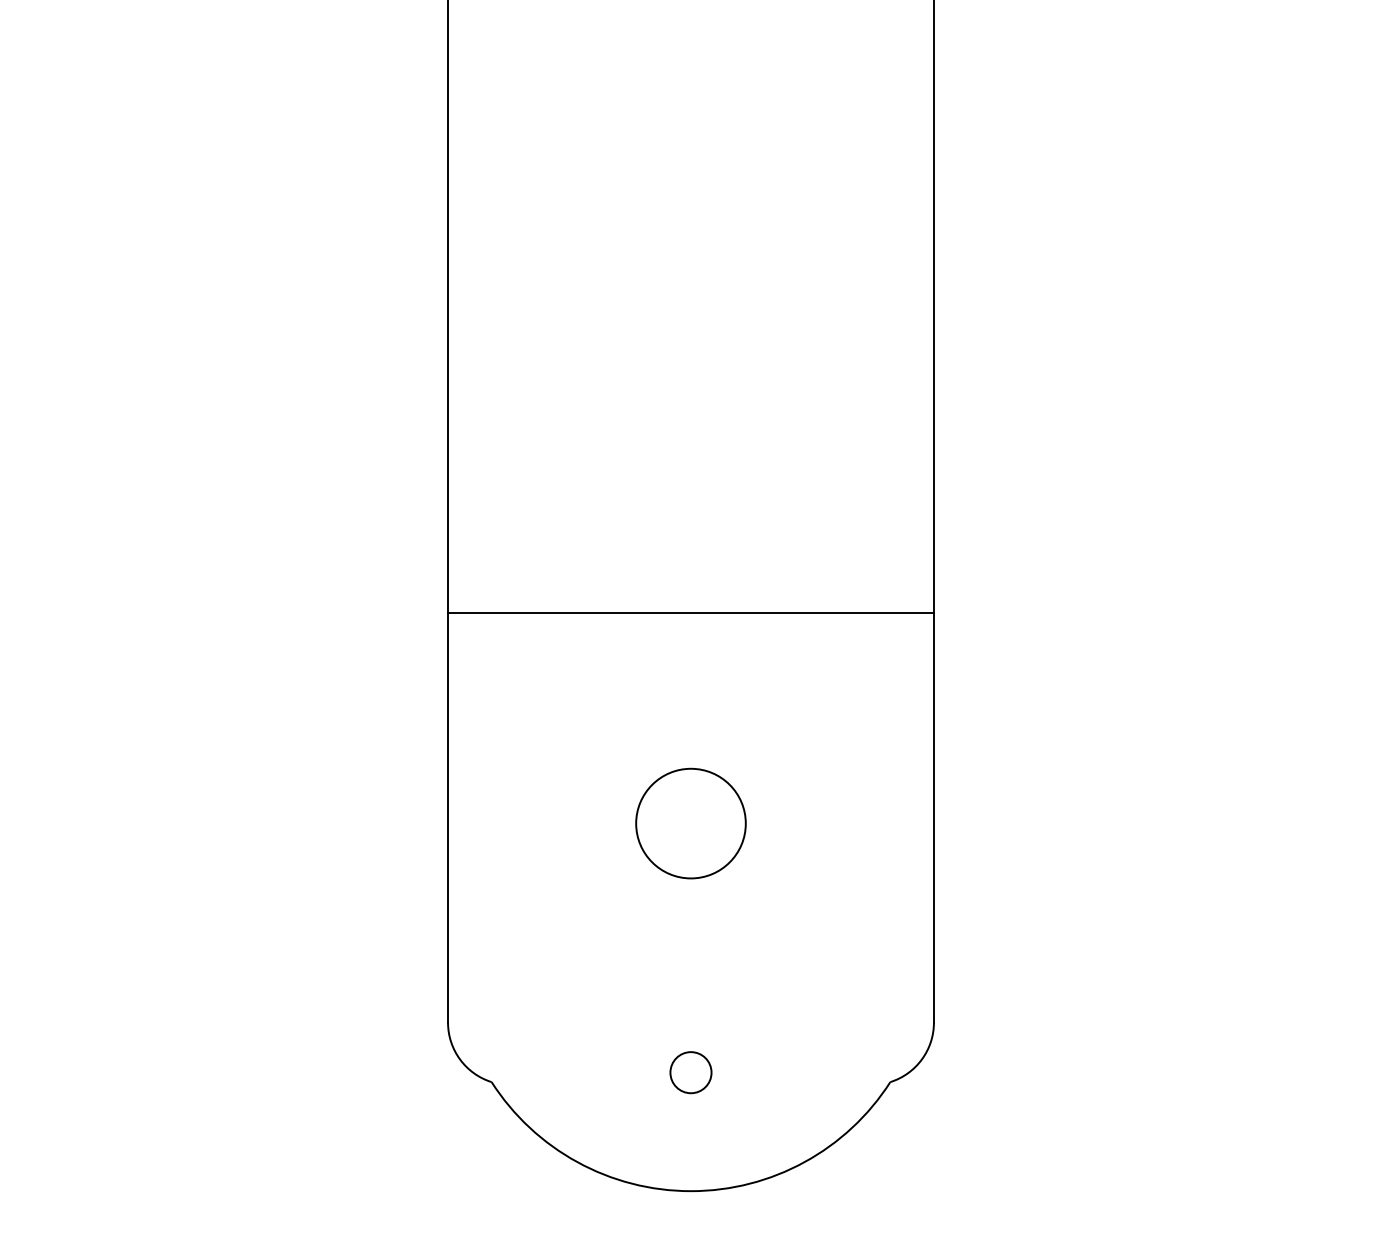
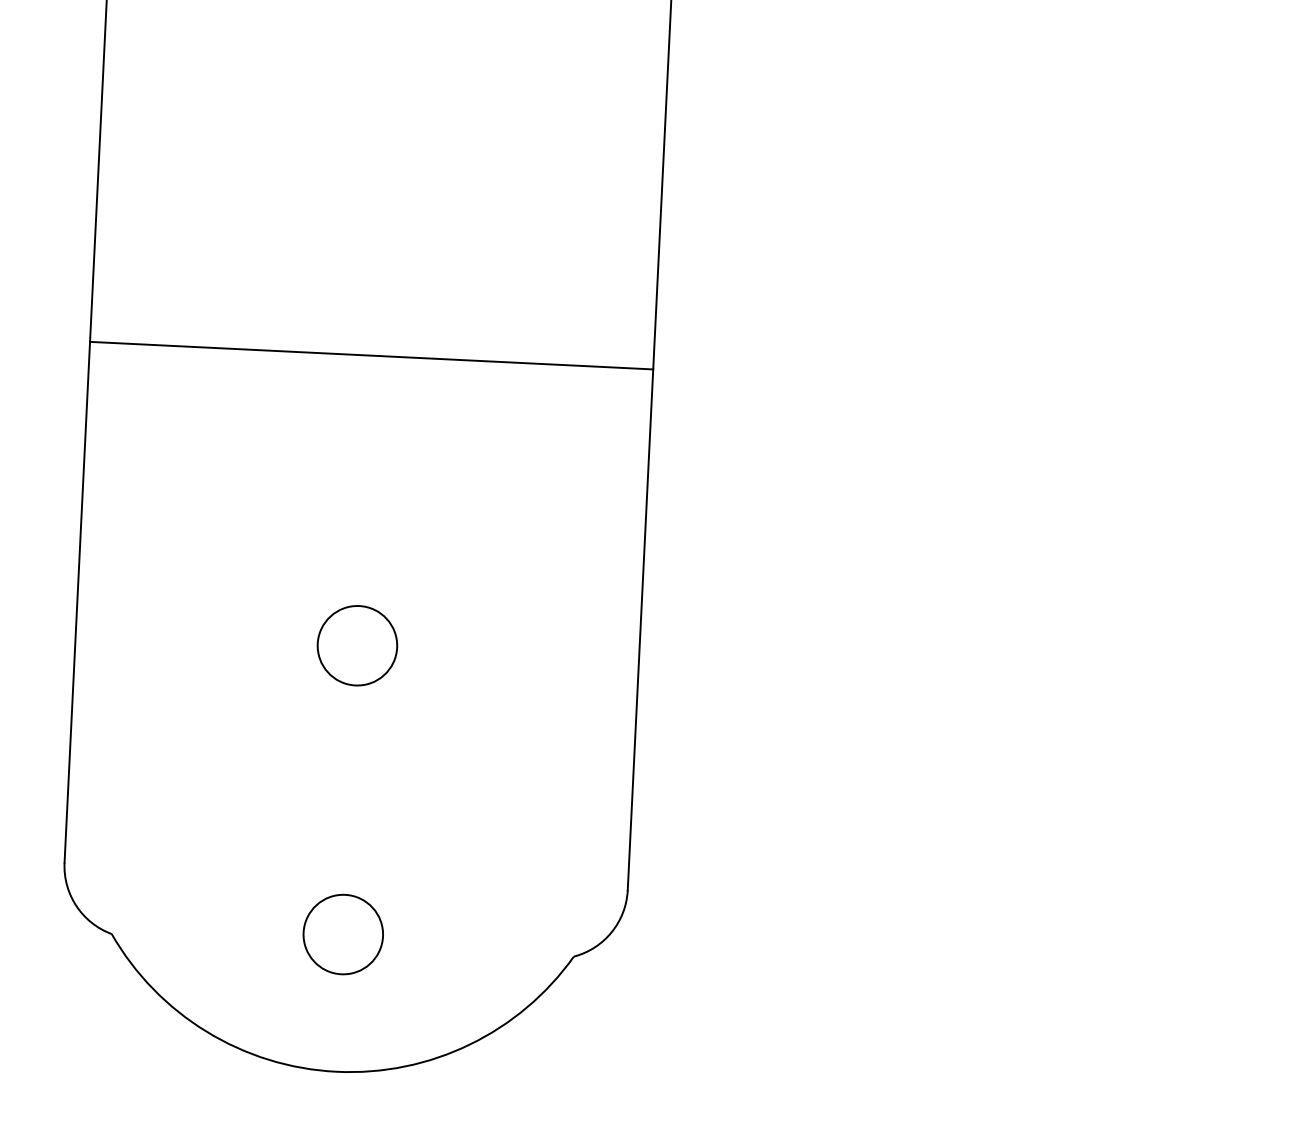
line: (690, 613) -> (371, 355), moved
circle: (690, 823) -> (356, 645), size x0.62
circle: (690, 1072) -> (342, 934), size x1.67

